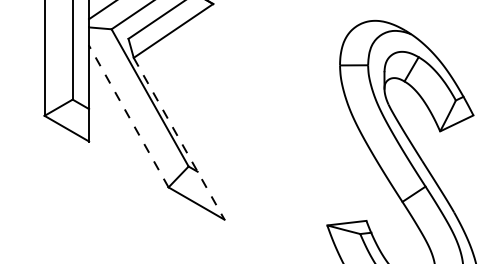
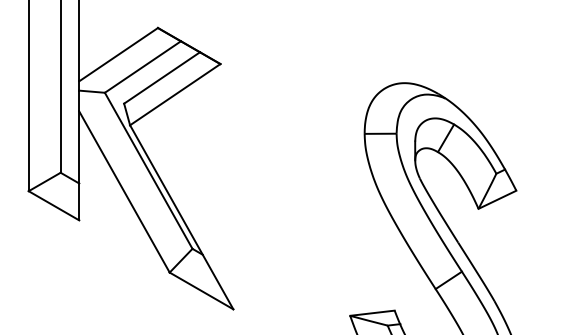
line: (128, 116) -> (124, 191), dashed -> solid
line: (178, 138) -> (181, 217), dashed -> solid

